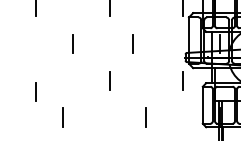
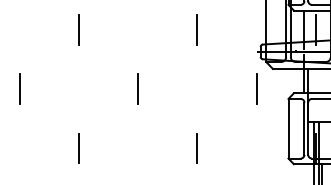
line: (132, 43) -> (196, 29), moved
line: (35, 91) -> (18, 88), moved
line: (62, 117) -> (78, 148), moved

